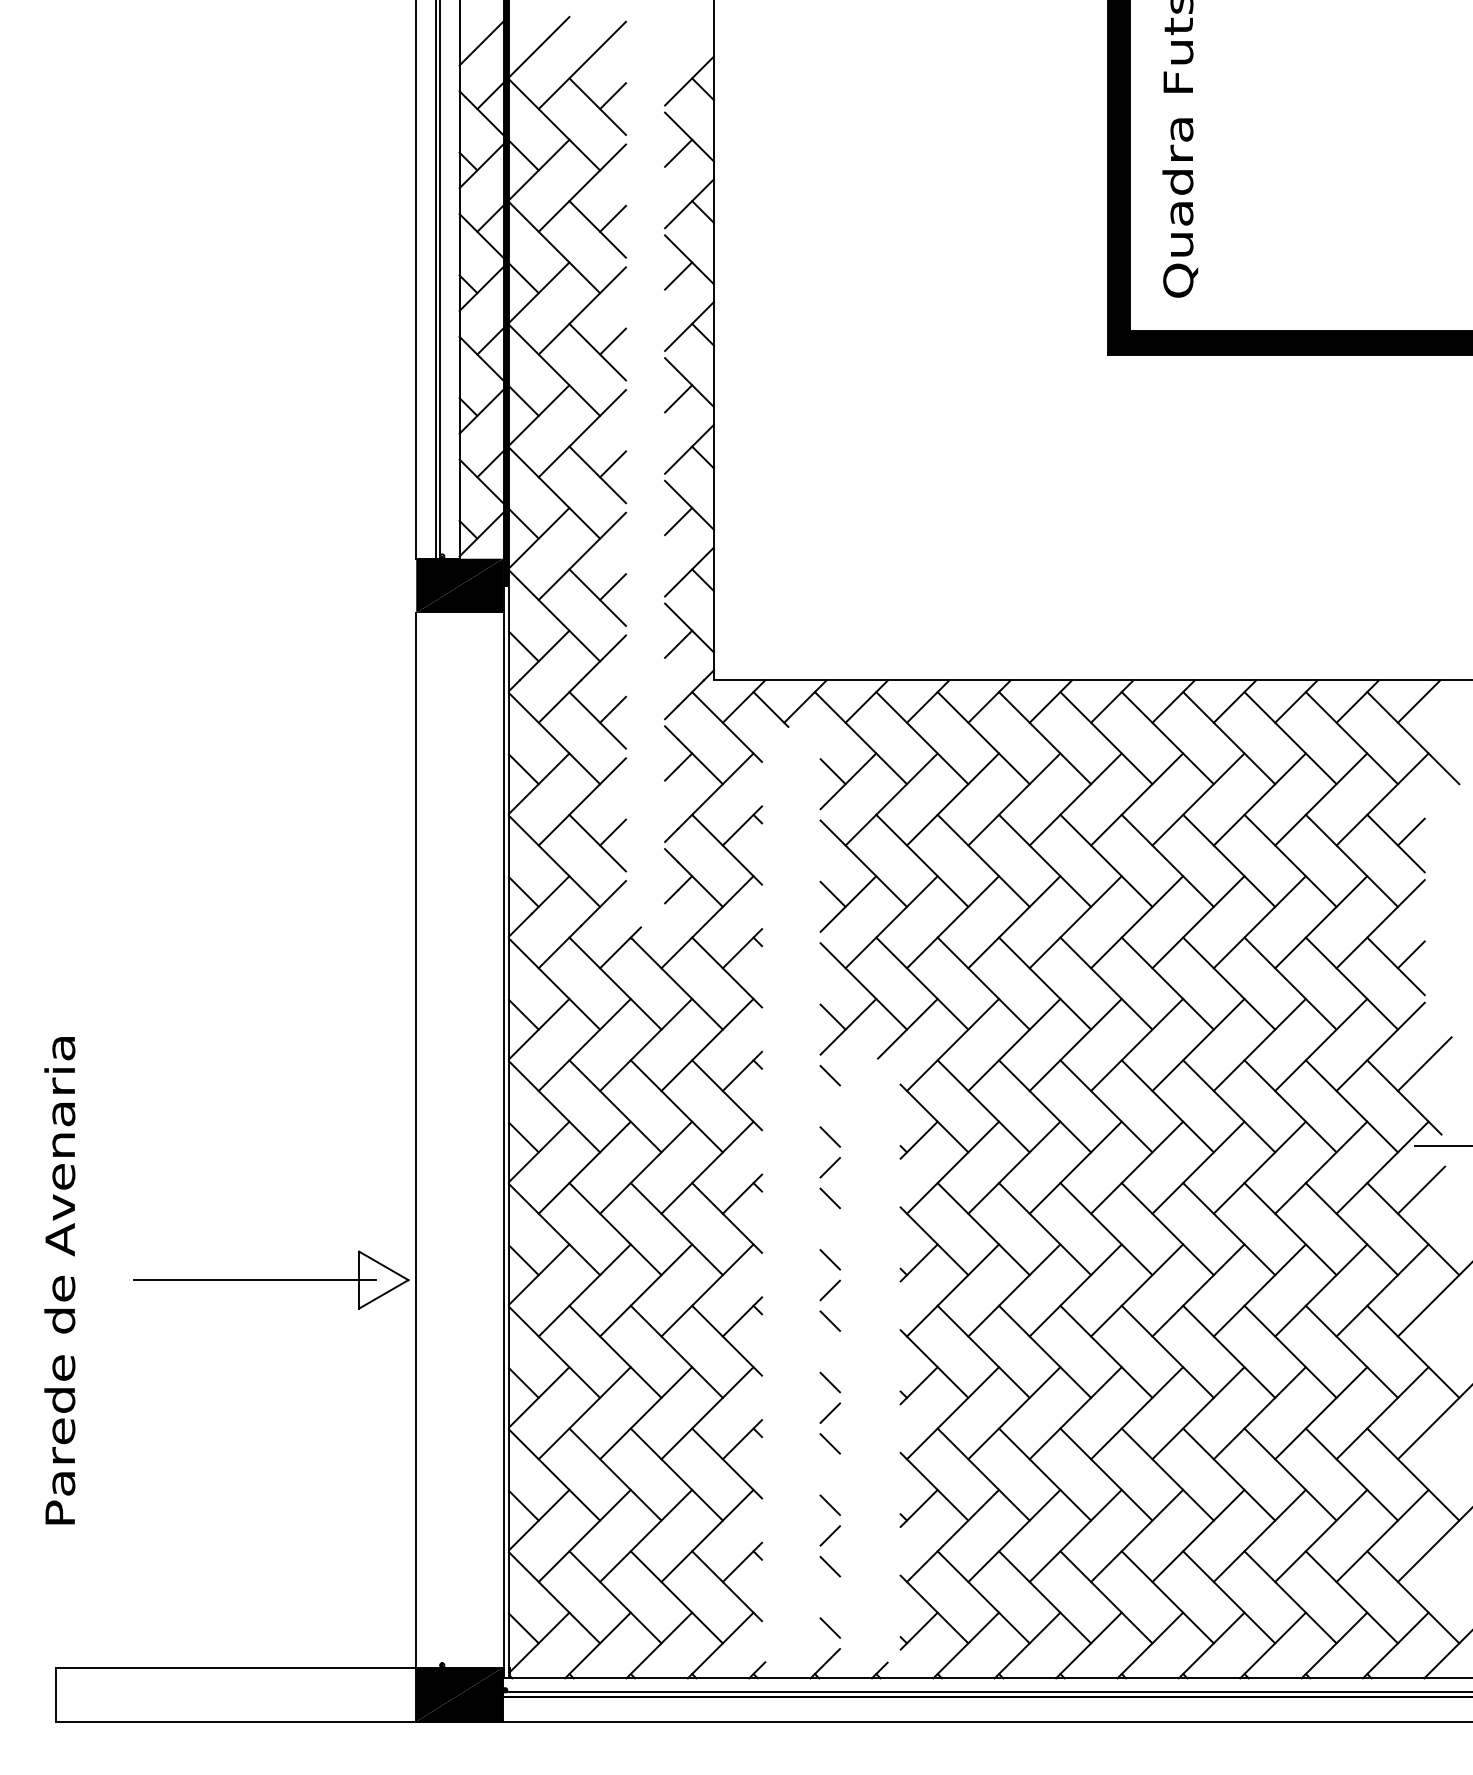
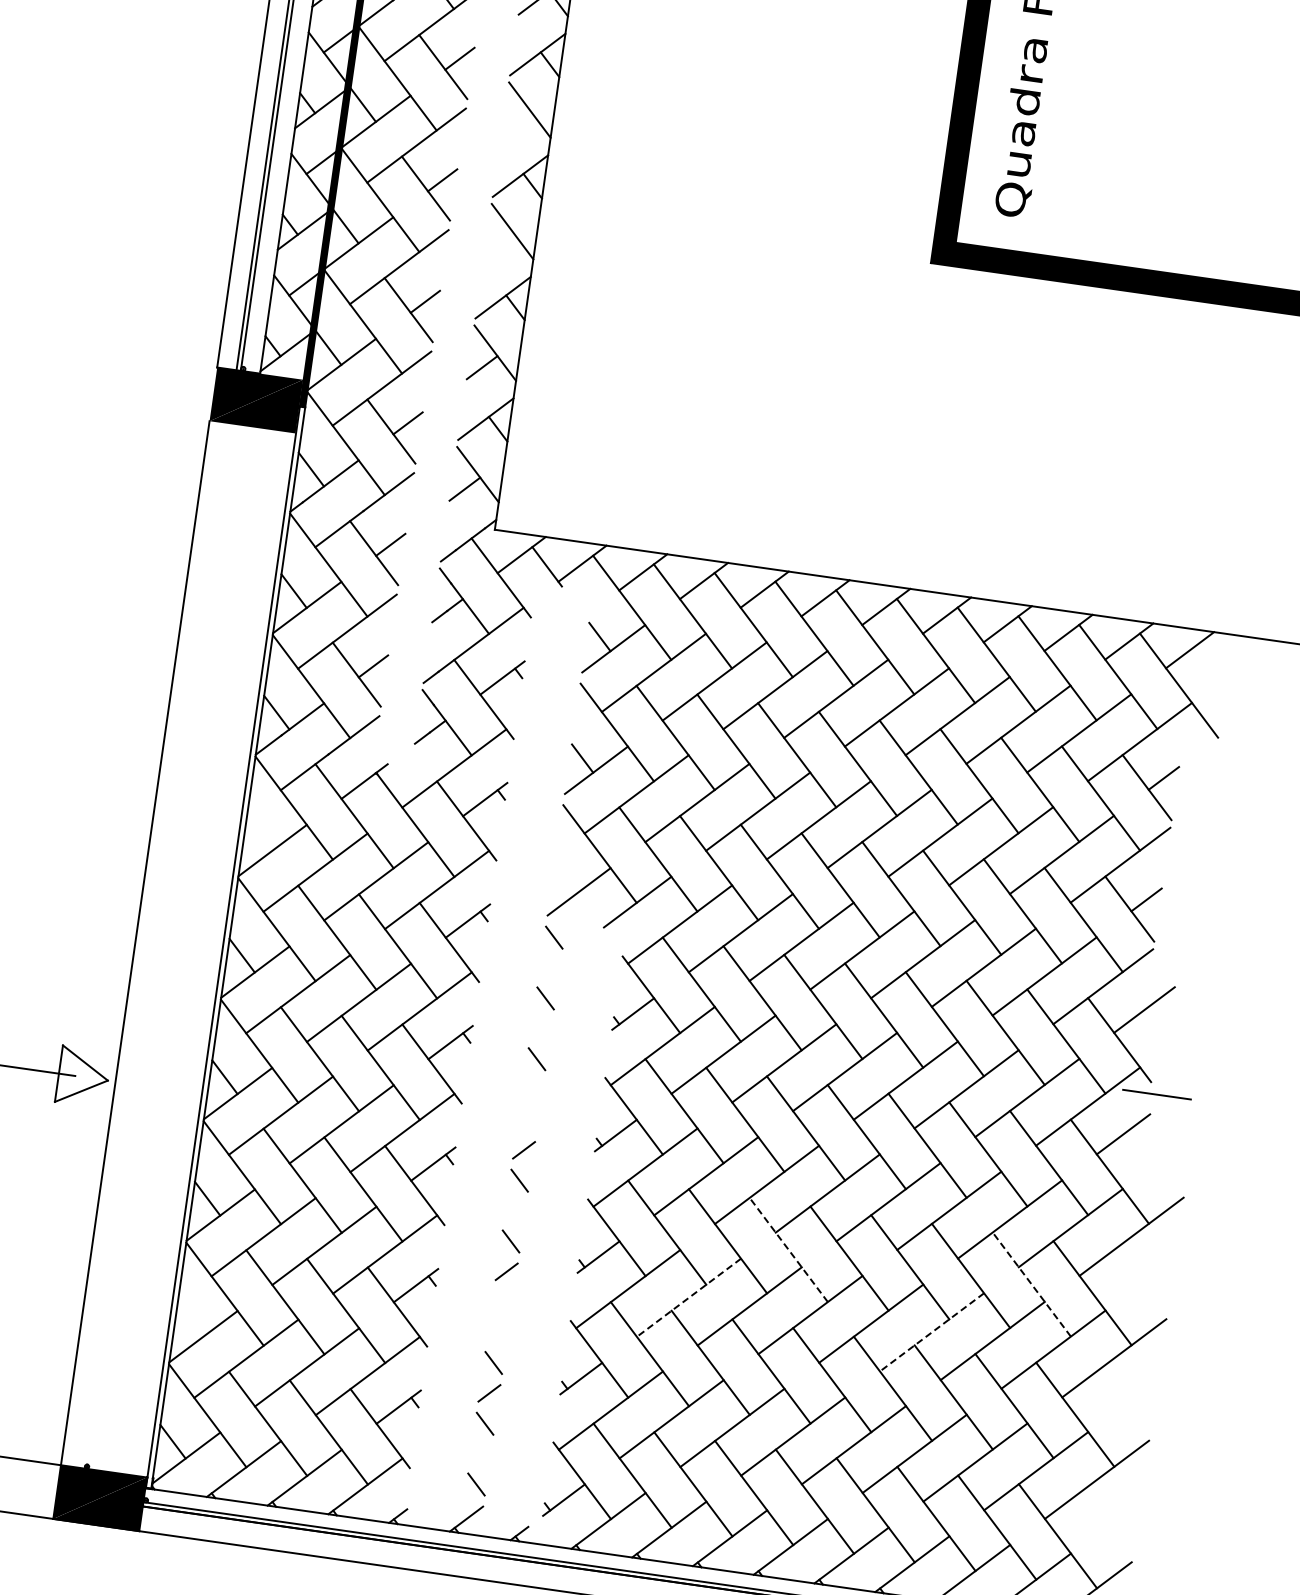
line: (678, 275) -> (516, 124), removed
line: (678, 398) -> (499, 245), removed
line: (523, 1014) -> (259, 833), removed
line: (832, 1016) -> (564, 879), removed
line: (829, 1167) -> (540, 1028), removed
line: (830, 1259) -> (528, 1119), removed
line: (1106, 1351) -> (788, 1249), solid -> dashed
line: (1351, 1351) -> (1031, 1284), solid -> dashed
line: (1014, 1413) -> (689, 1298), solid -> dashed
line: (1259, 1413) -> (931, 1332), solid -> dashed
line: (830, 1443) -> (502, 1301), removed
line: (523, 1505) -> (190, 1319), removed

